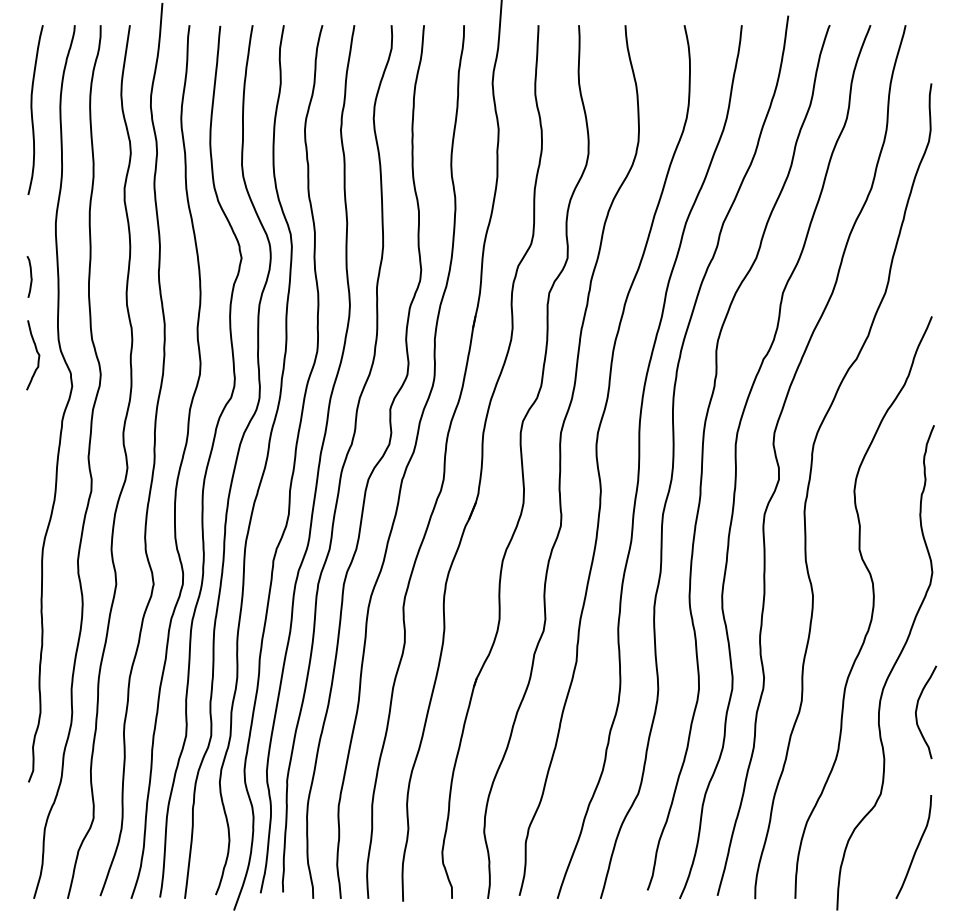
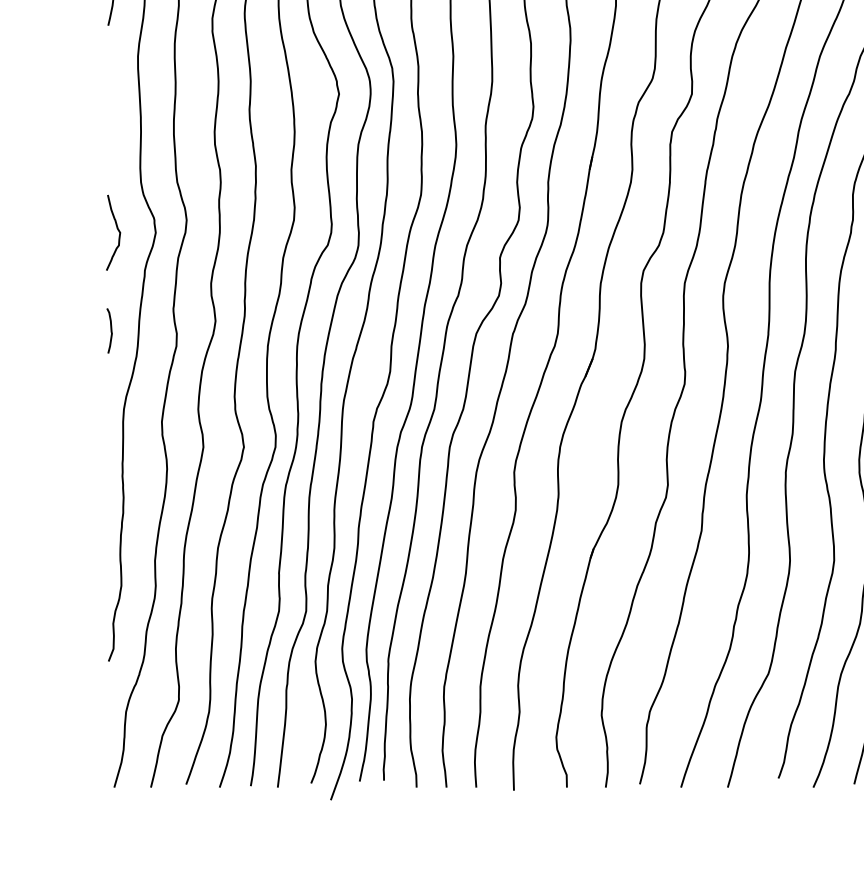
curve: (30, 276) -> (110, 330), moved
curve: (37, 354) -> (118, 231), moved

